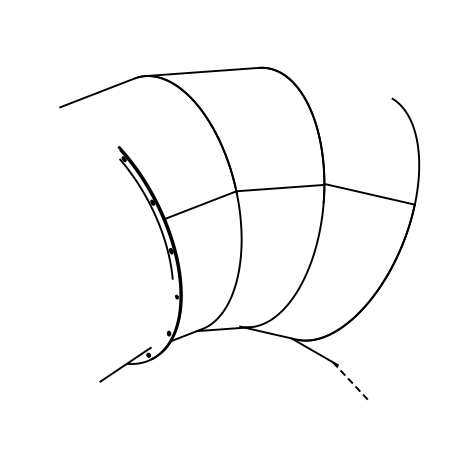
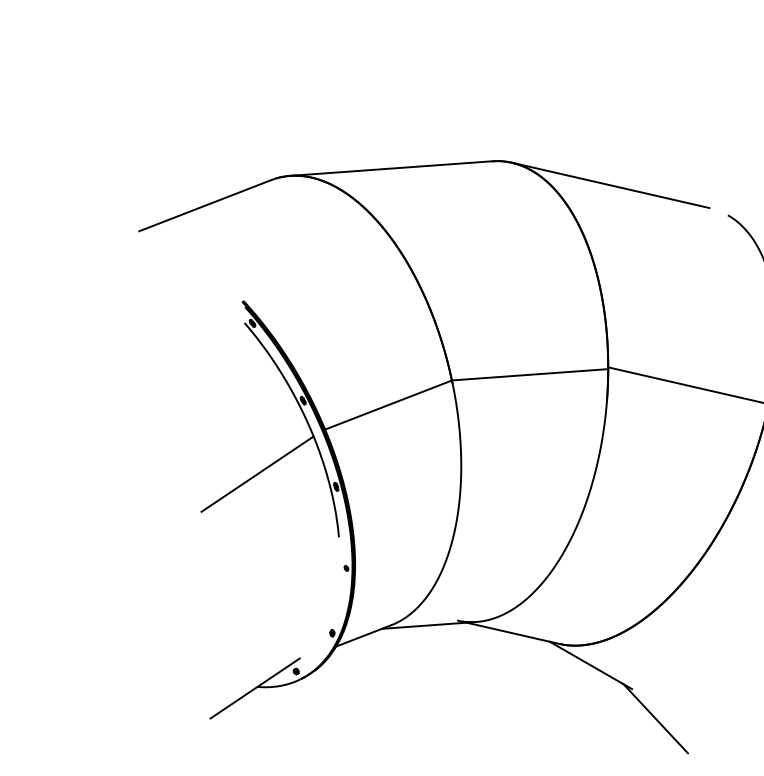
line: (325, 81) -> (610, 185), added
line: (126, 243) -> (256, 473), added
line: (351, 381) -> (656, 718), dashed -> solid

